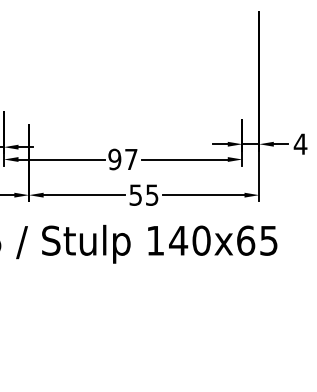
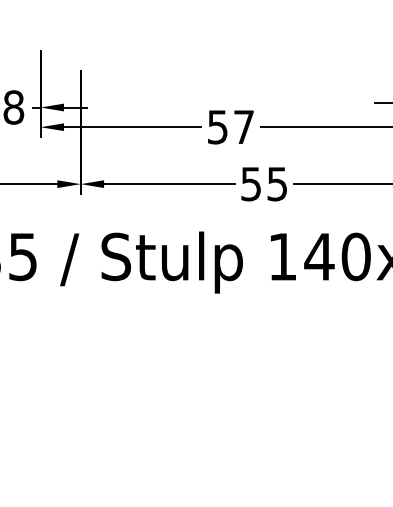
text: (114, 158) -> (217, 125), 97 -> 57

